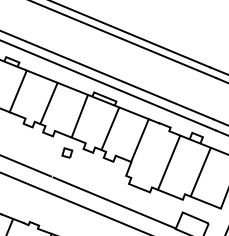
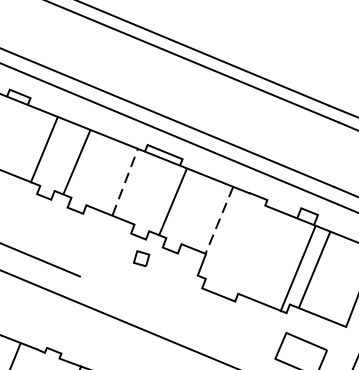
line: (17, 91) -> (43, 149), moved
line: (79, 115) -> (124, 181), solid -> dashed
line: (139, 141) -> (218, 221), solid -> dashed
part: (67, 152) -> (141, 257), moved
line: (169, 162) -> (298, 268), moved
line: (114, 202) -> (179, 317), removed

